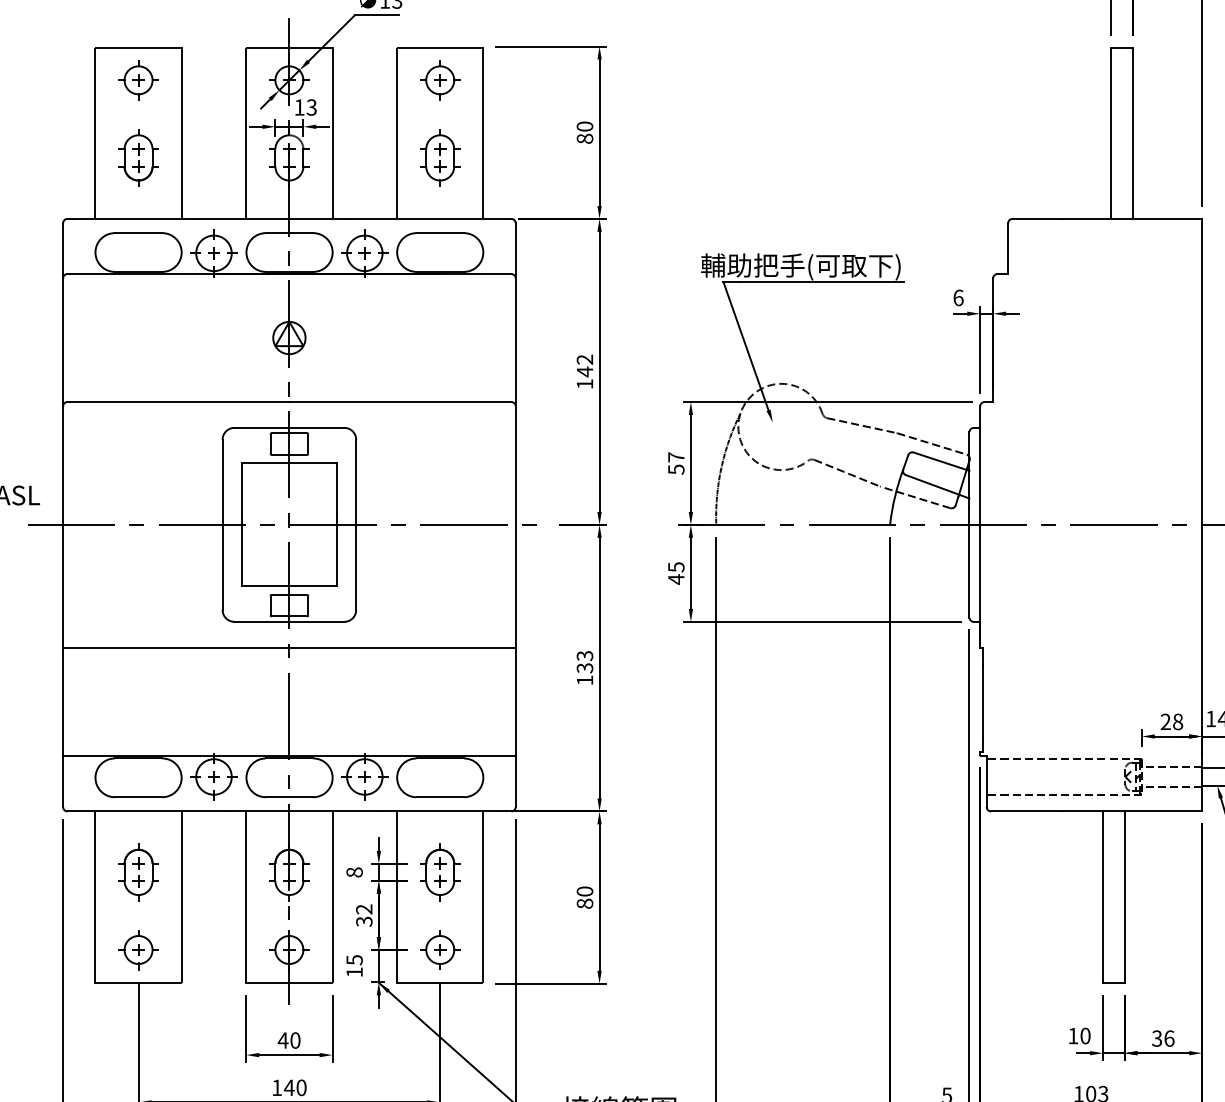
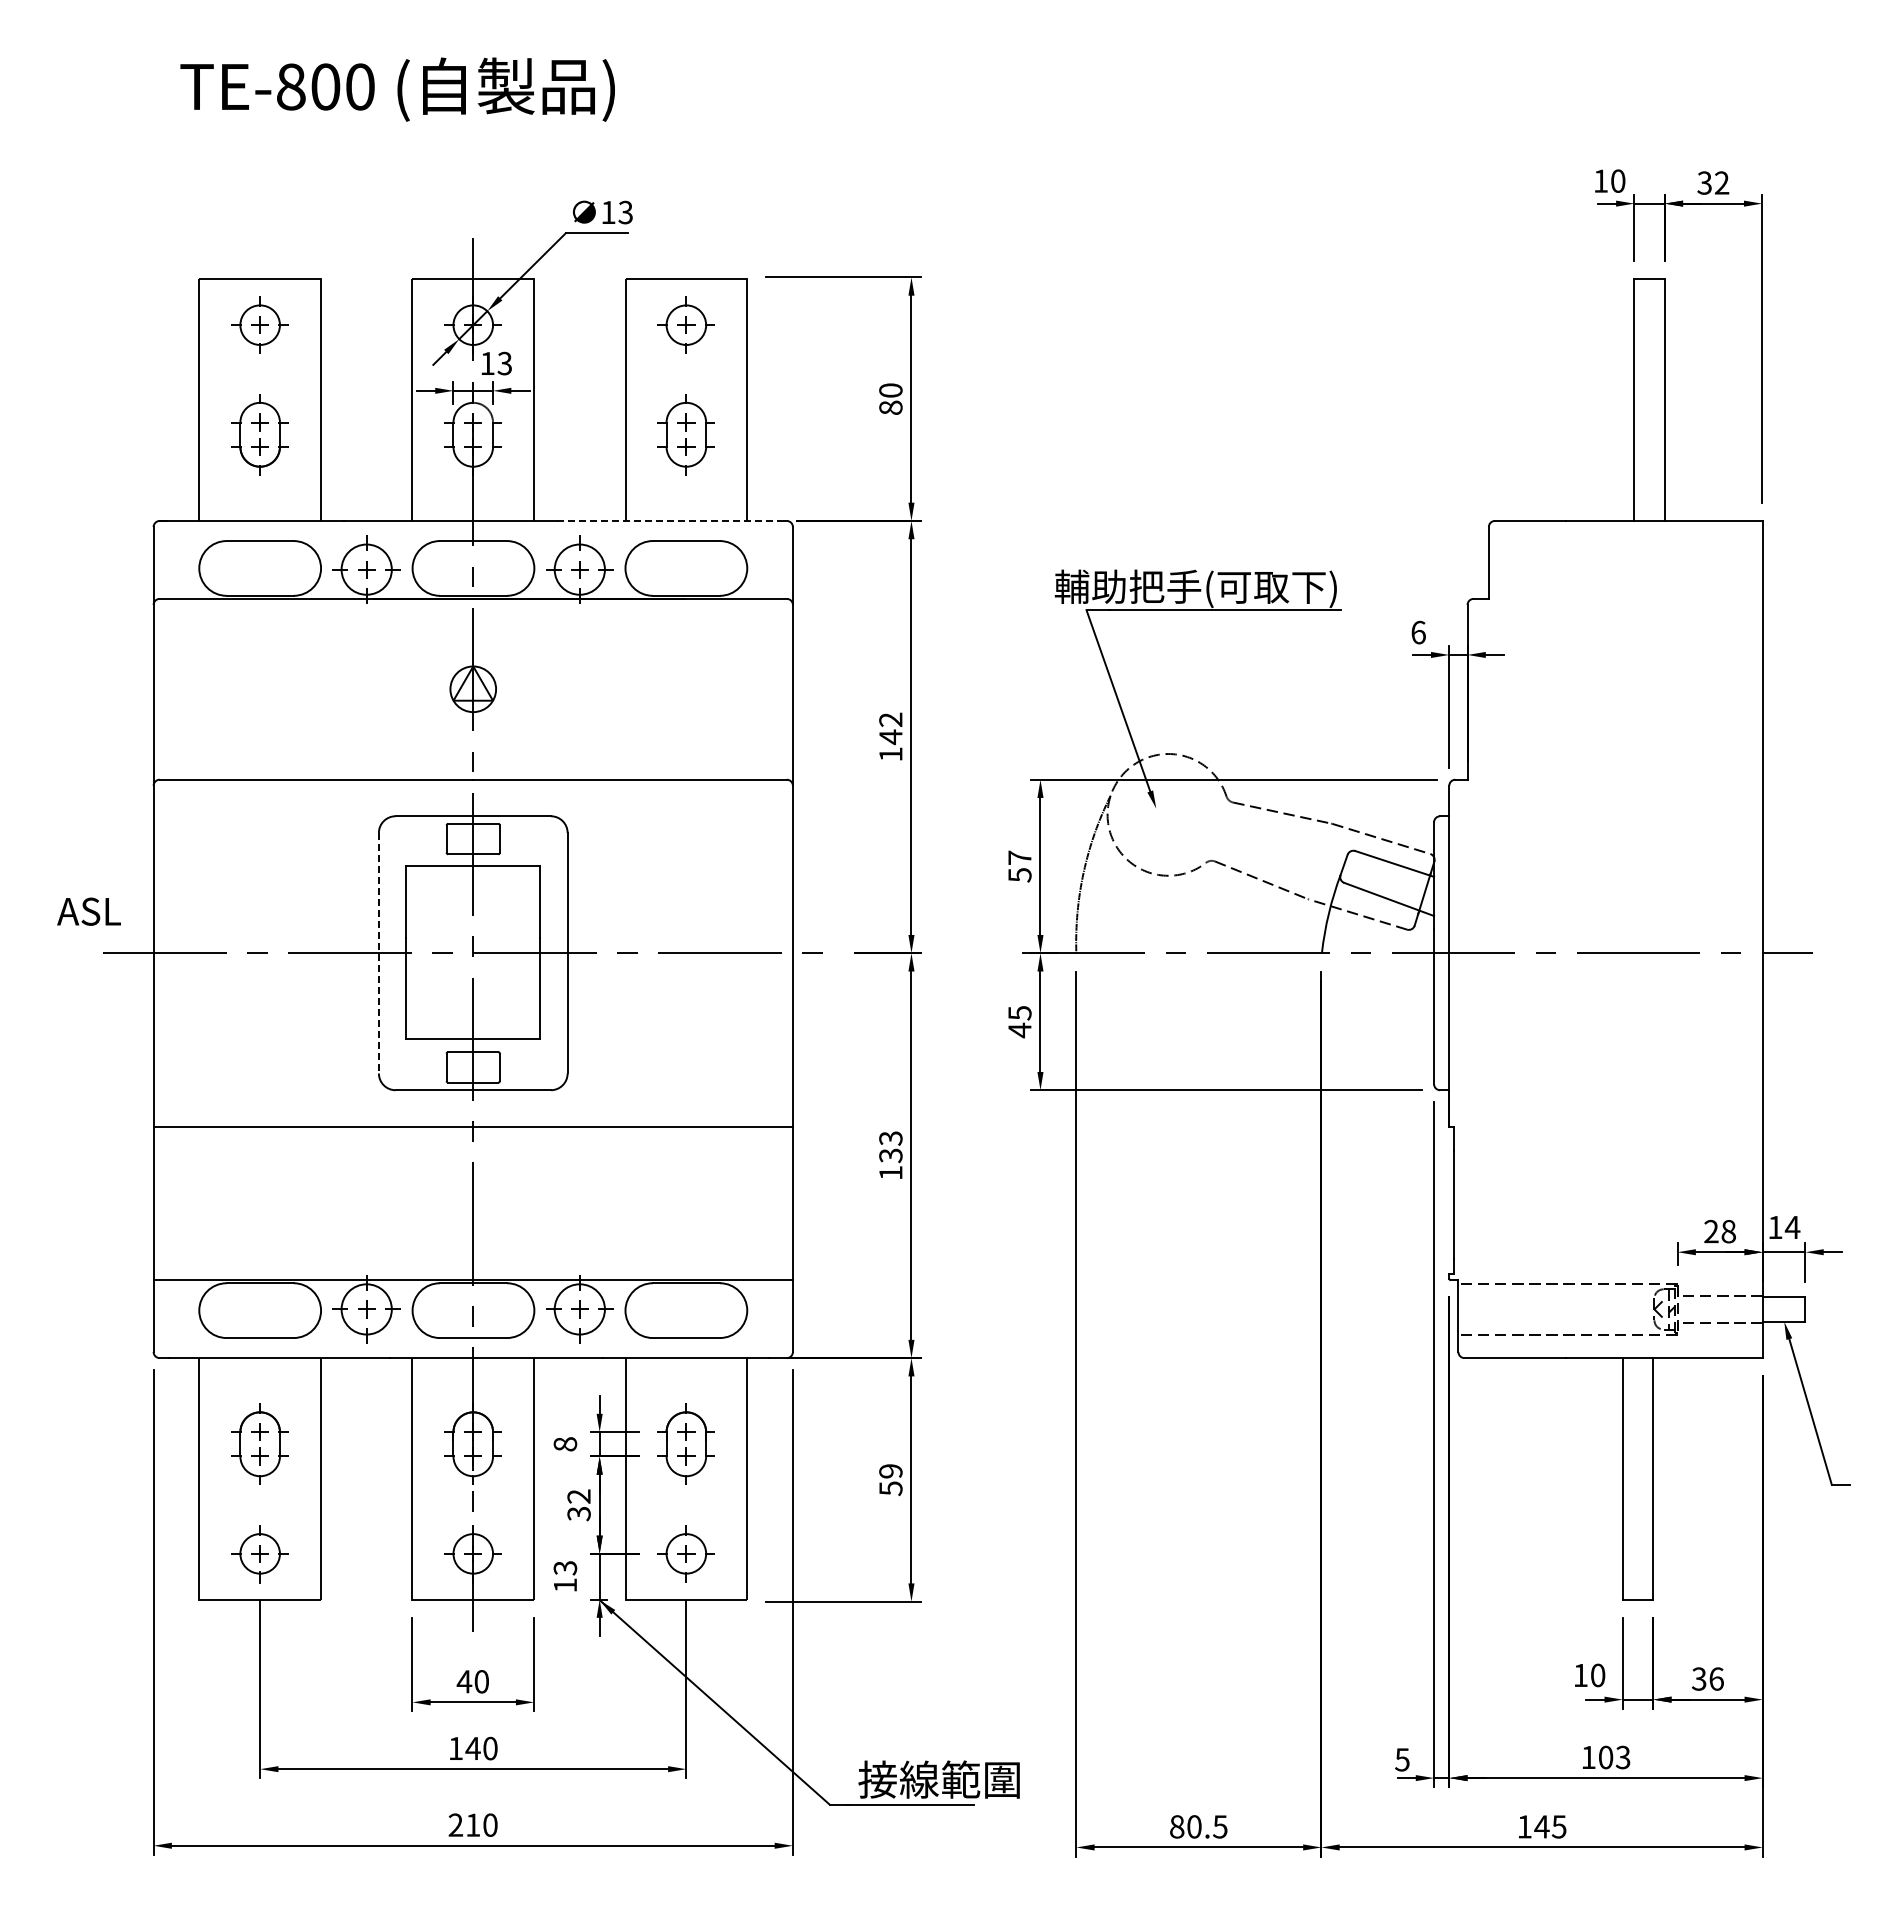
line: (427, 218) -> (668, 520), solid -> dashed
line: (222, 525) -> (378, 953), solid -> dashed
text: (584, 898) -> (890, 1480), 80 -> 59
text: (353, 960) -> (564, 1568), 15 -> 13

